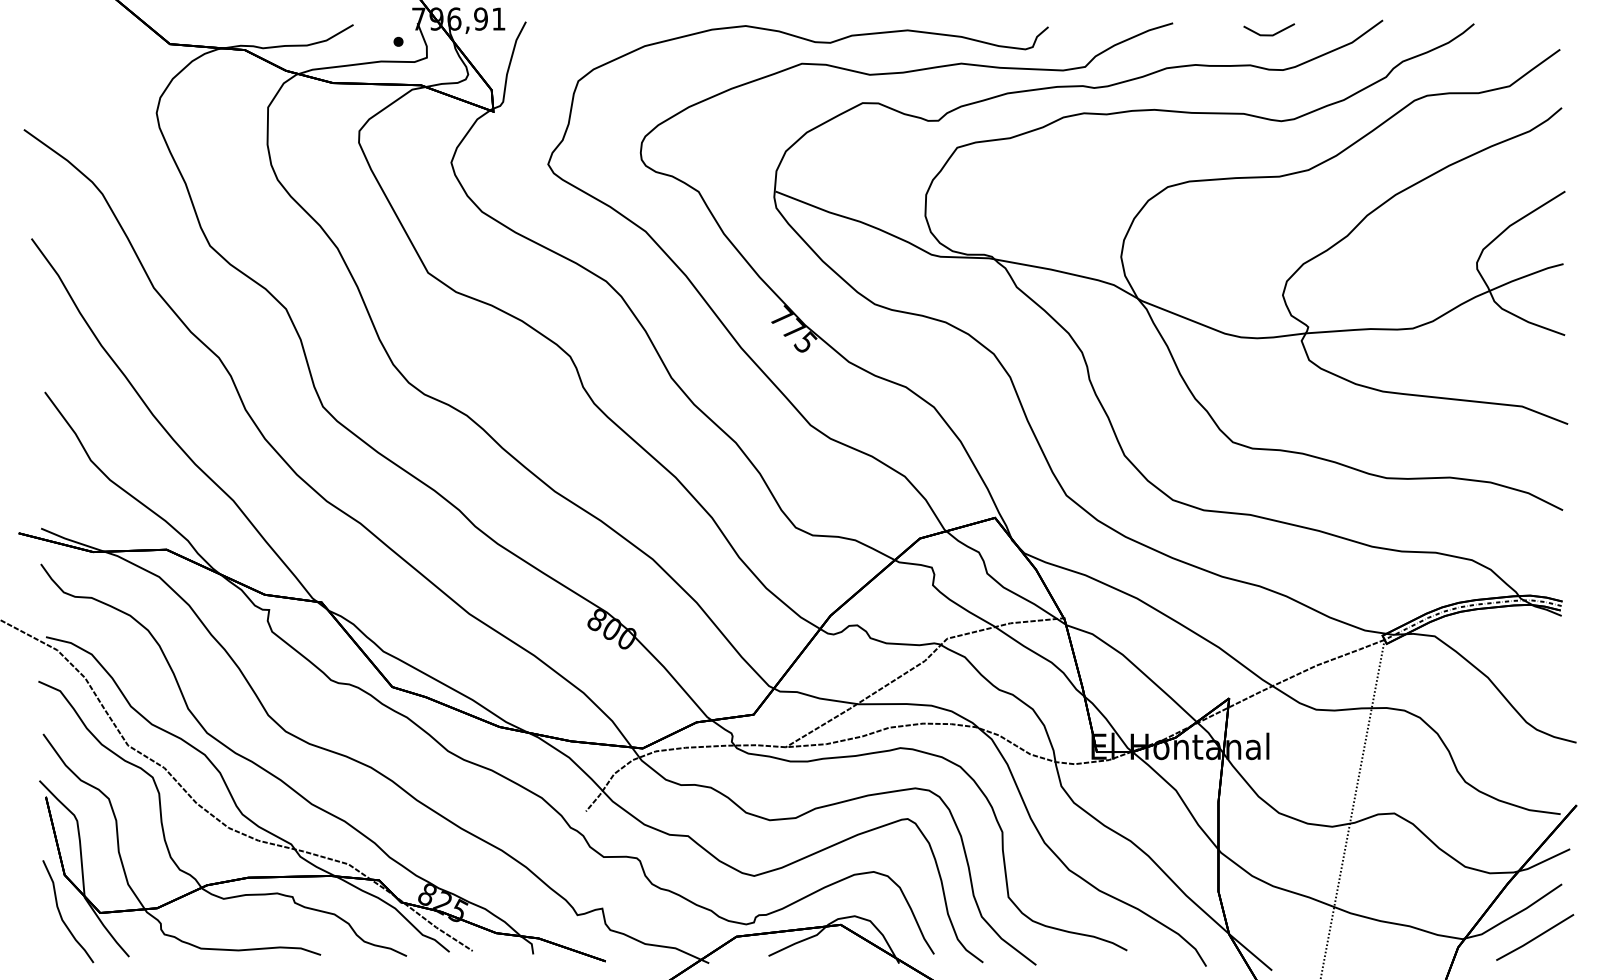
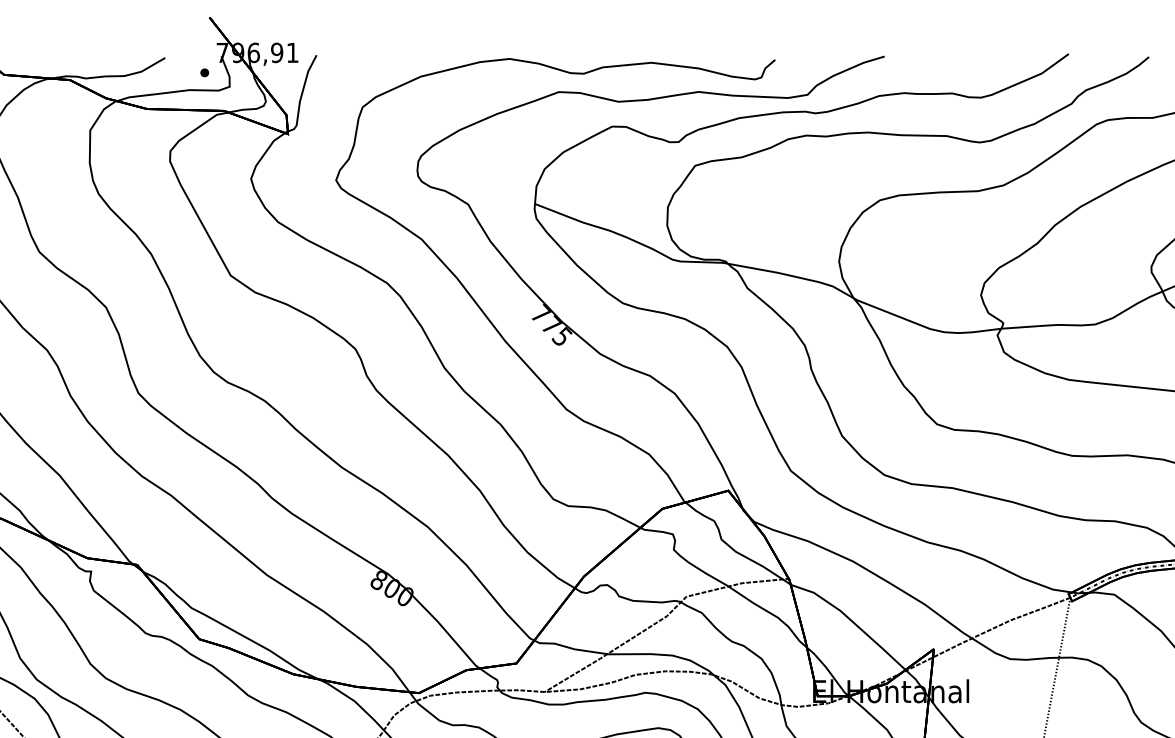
line: (1269, 34) -> (969, 66), removed

